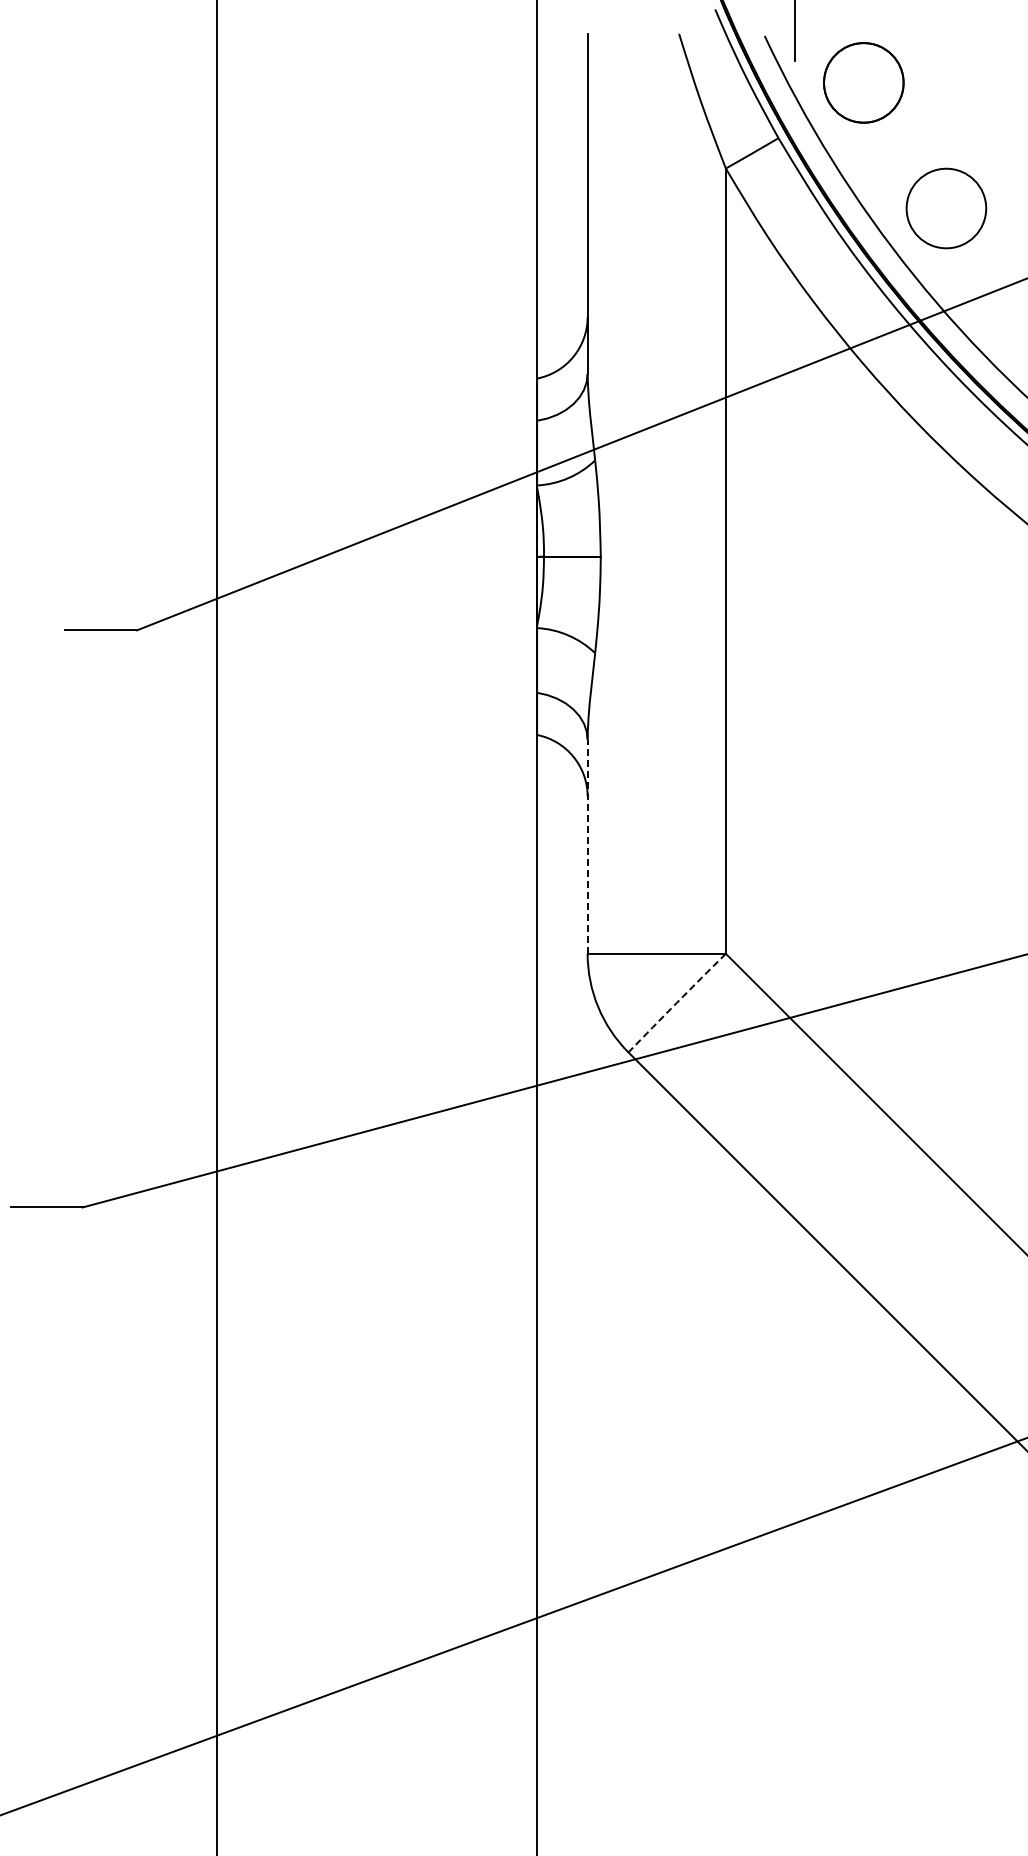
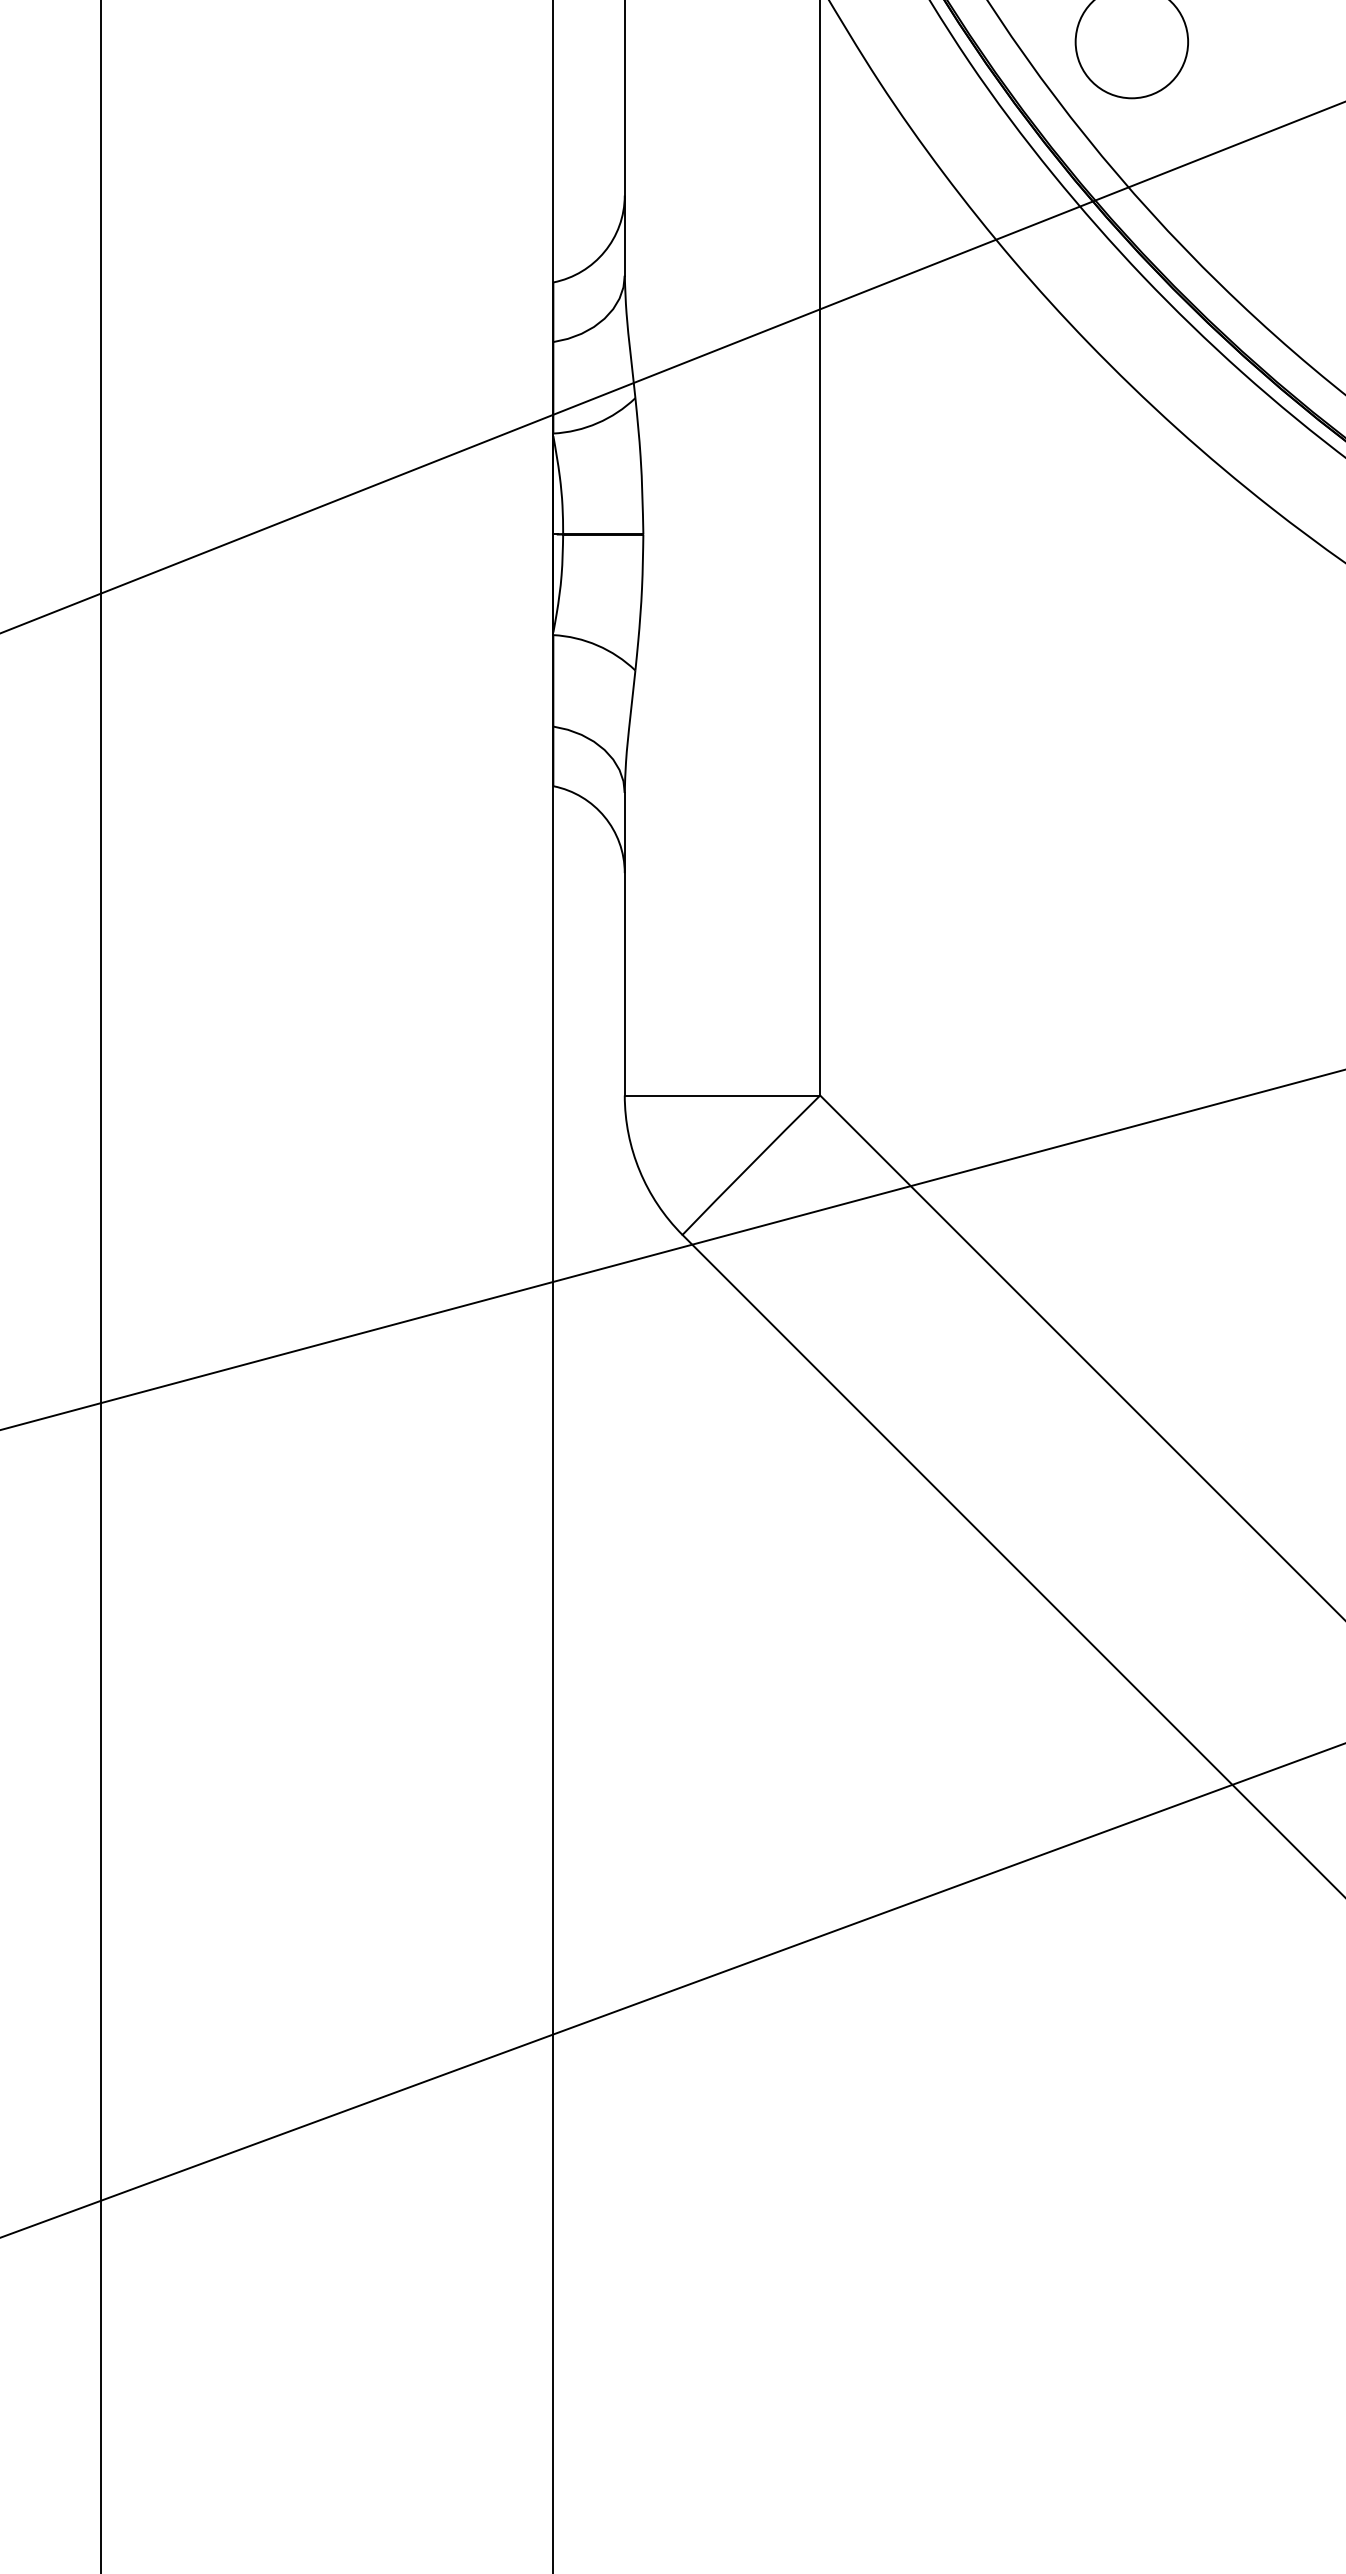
line: (587, 846) -> (624, 943), dashed -> solid
arc: (676, 1002) -> (750, 1164), dashed -> solid

